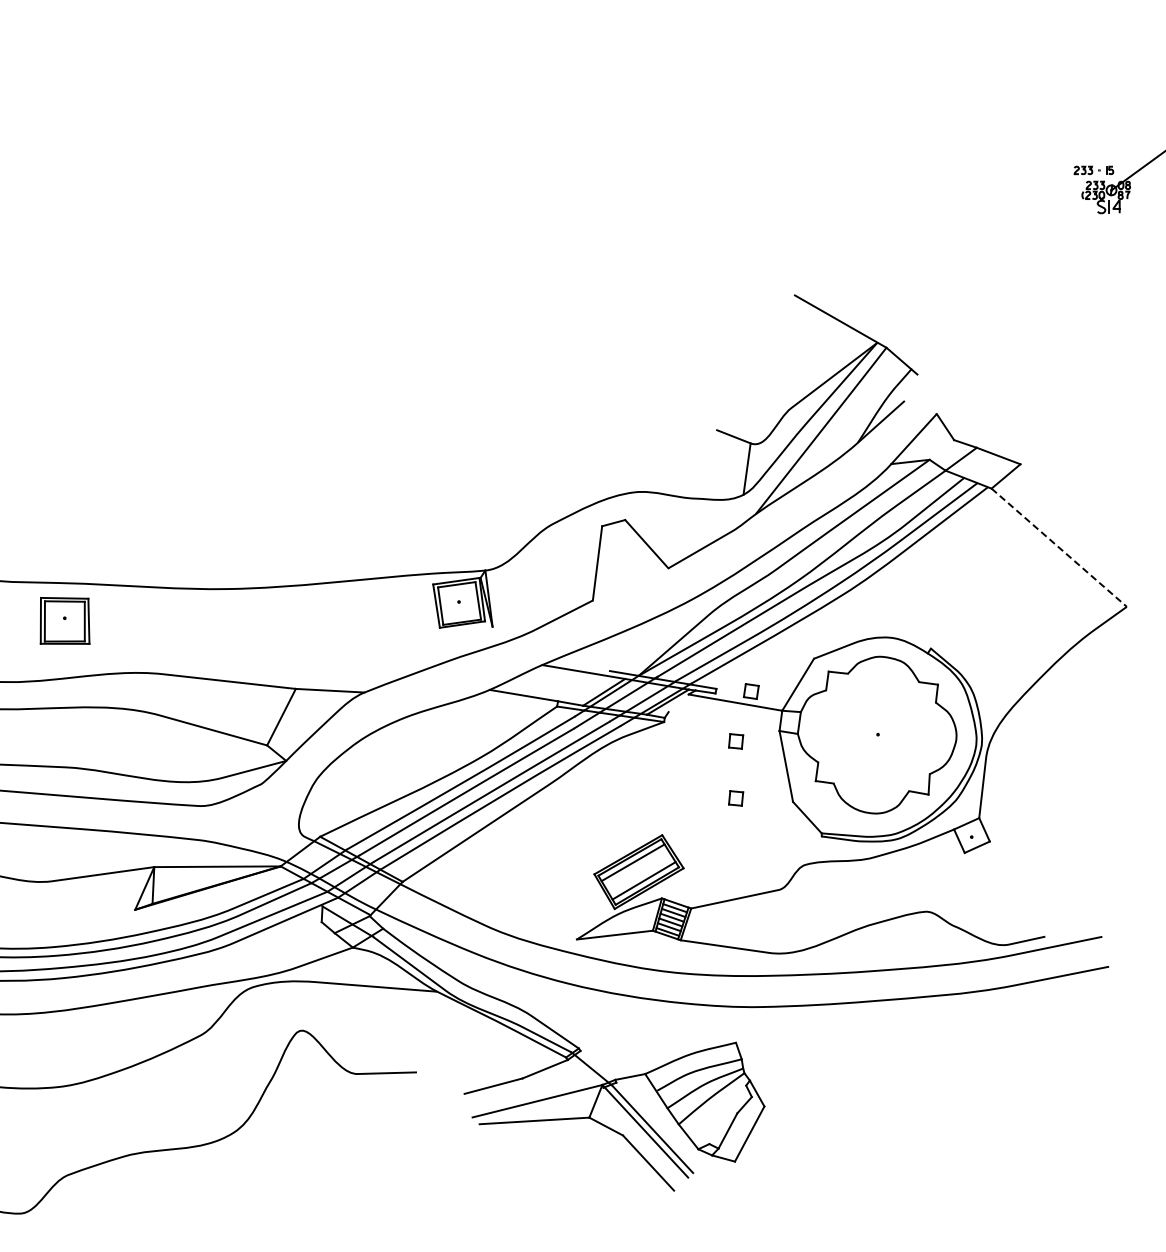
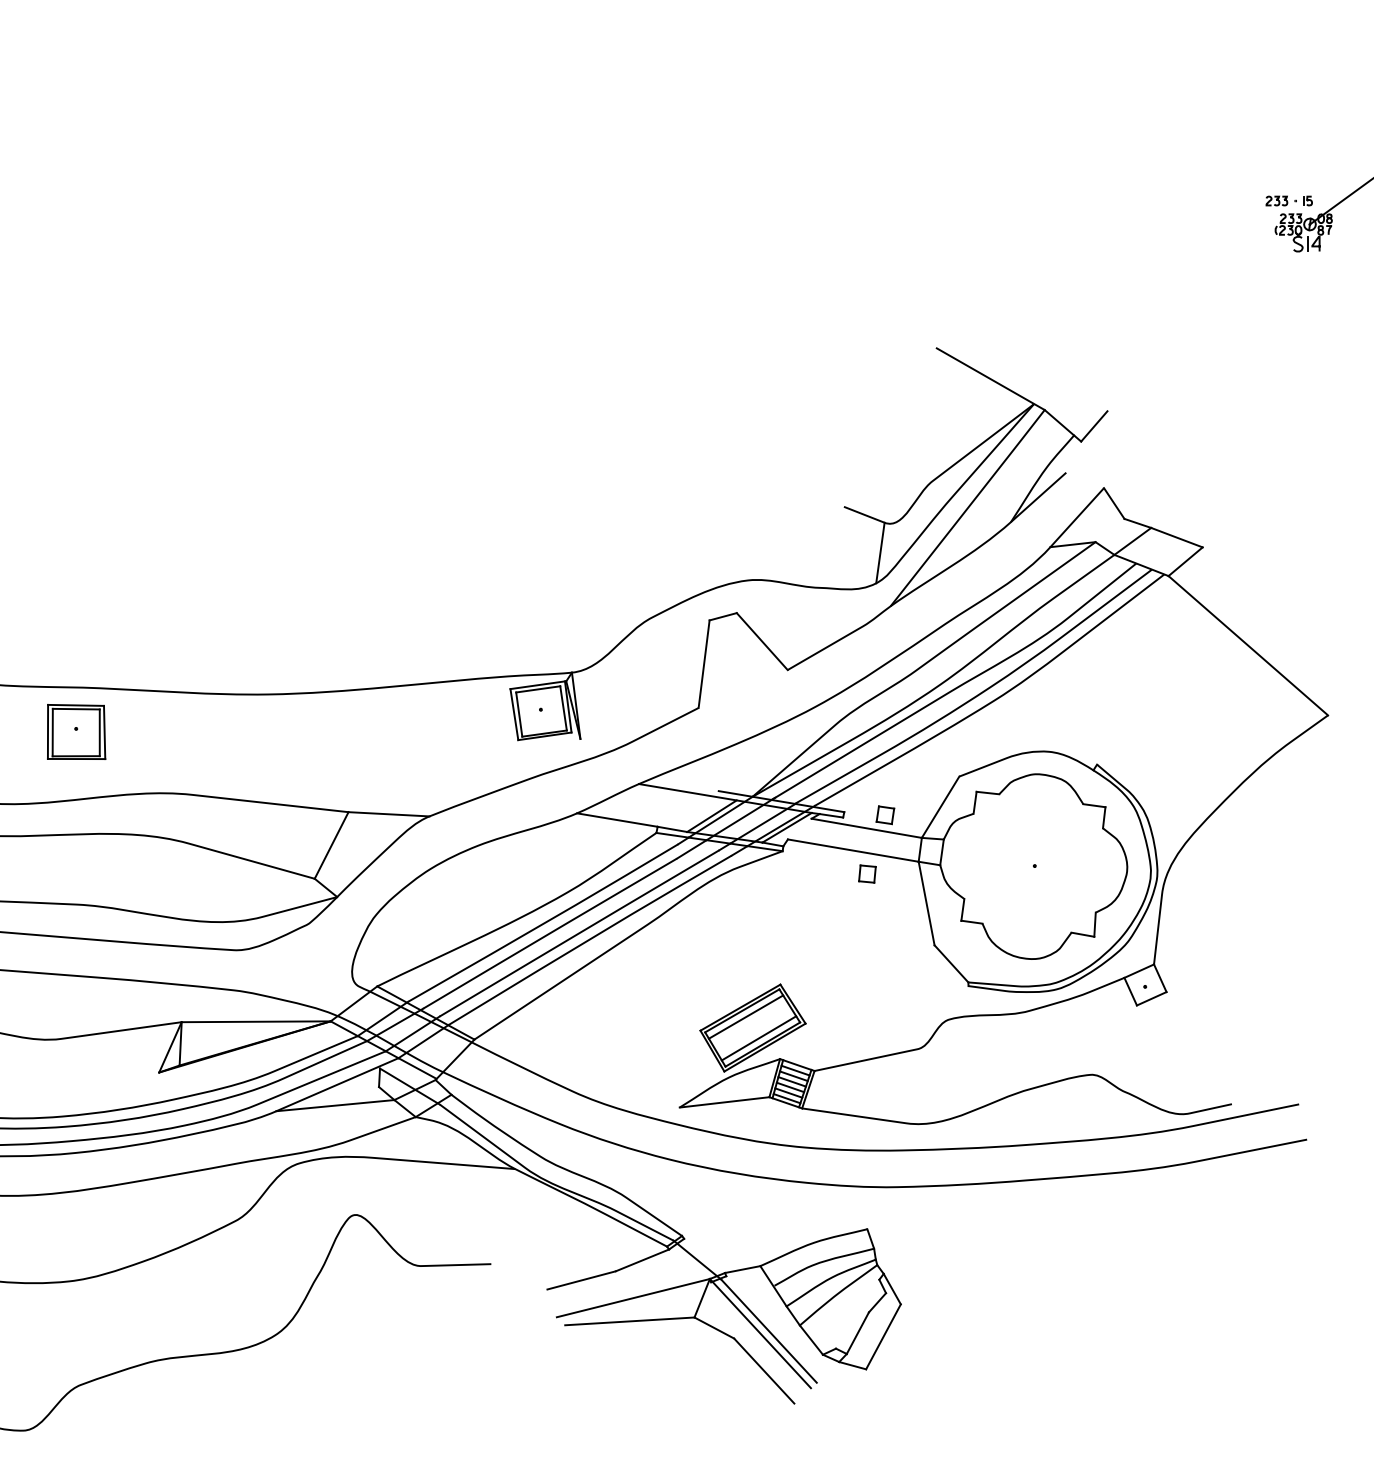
line: (928, 361) -> (1094, 426), added
line: (1059, 547) -> (1248, 645), dashed -> solid
line: (723, 721) -> (852, 850), added
part: (736, 798) -> (867, 941), removed
line: (284, 937) -> (335, 1105), added

